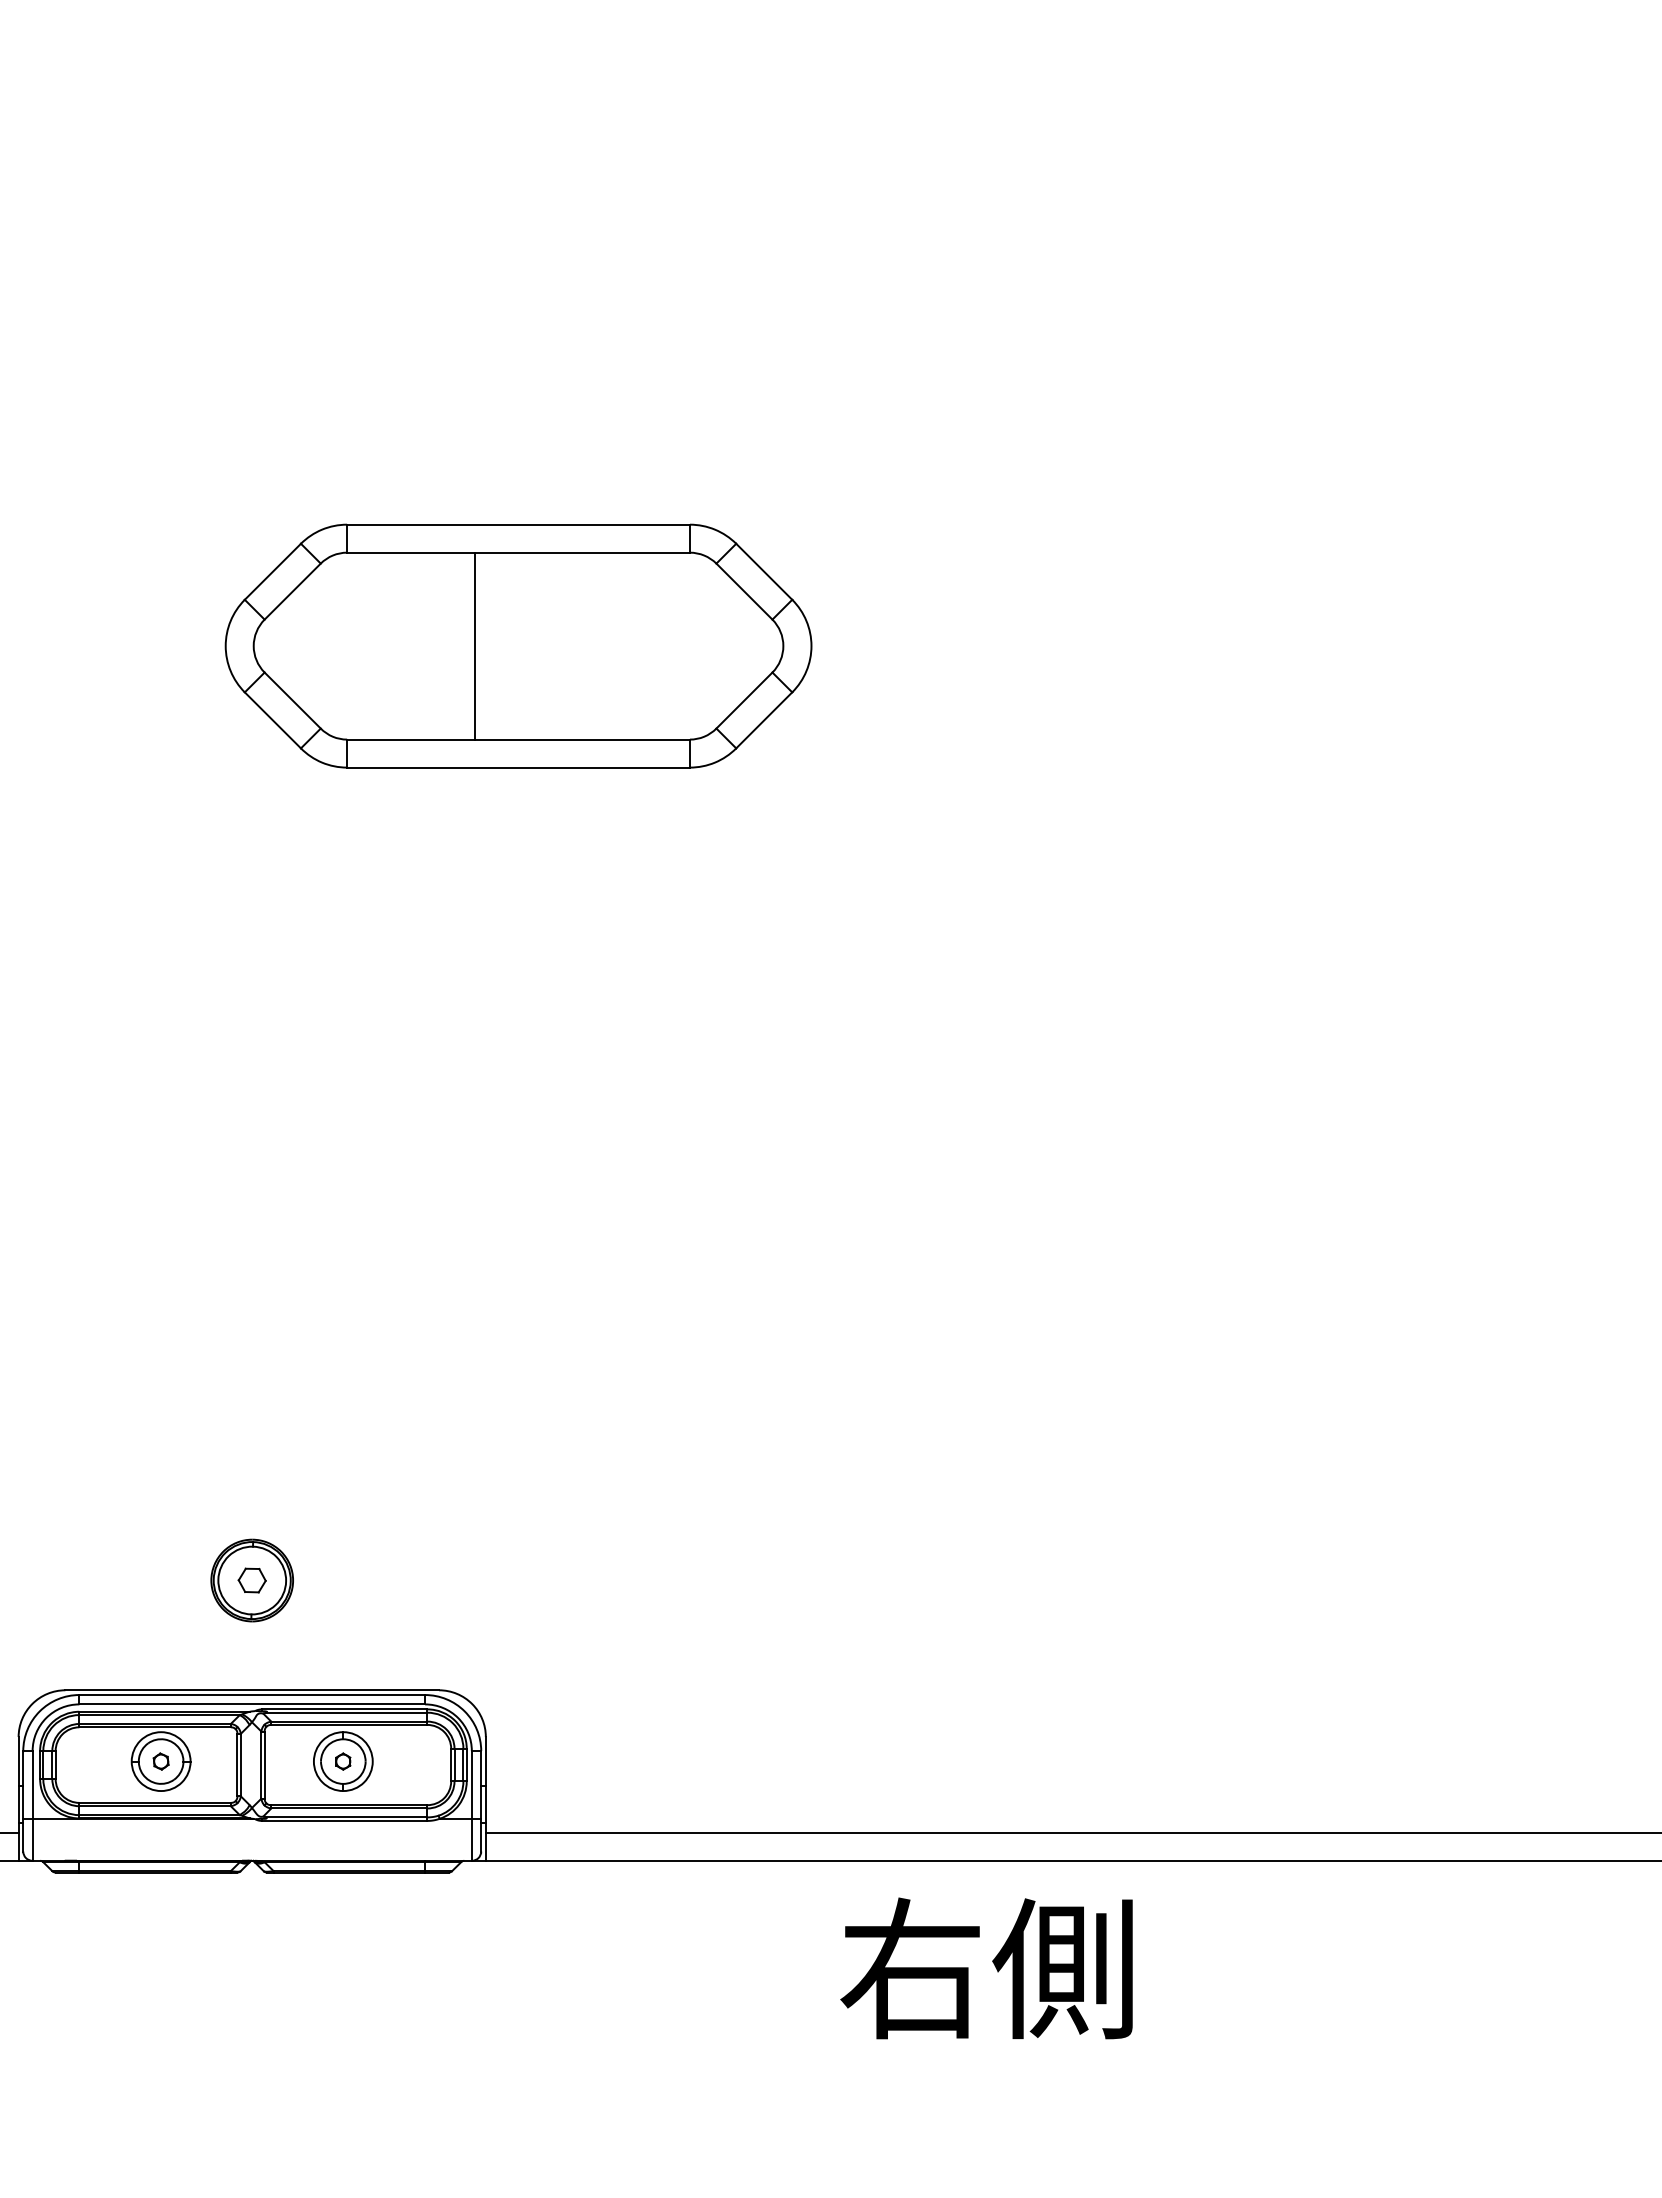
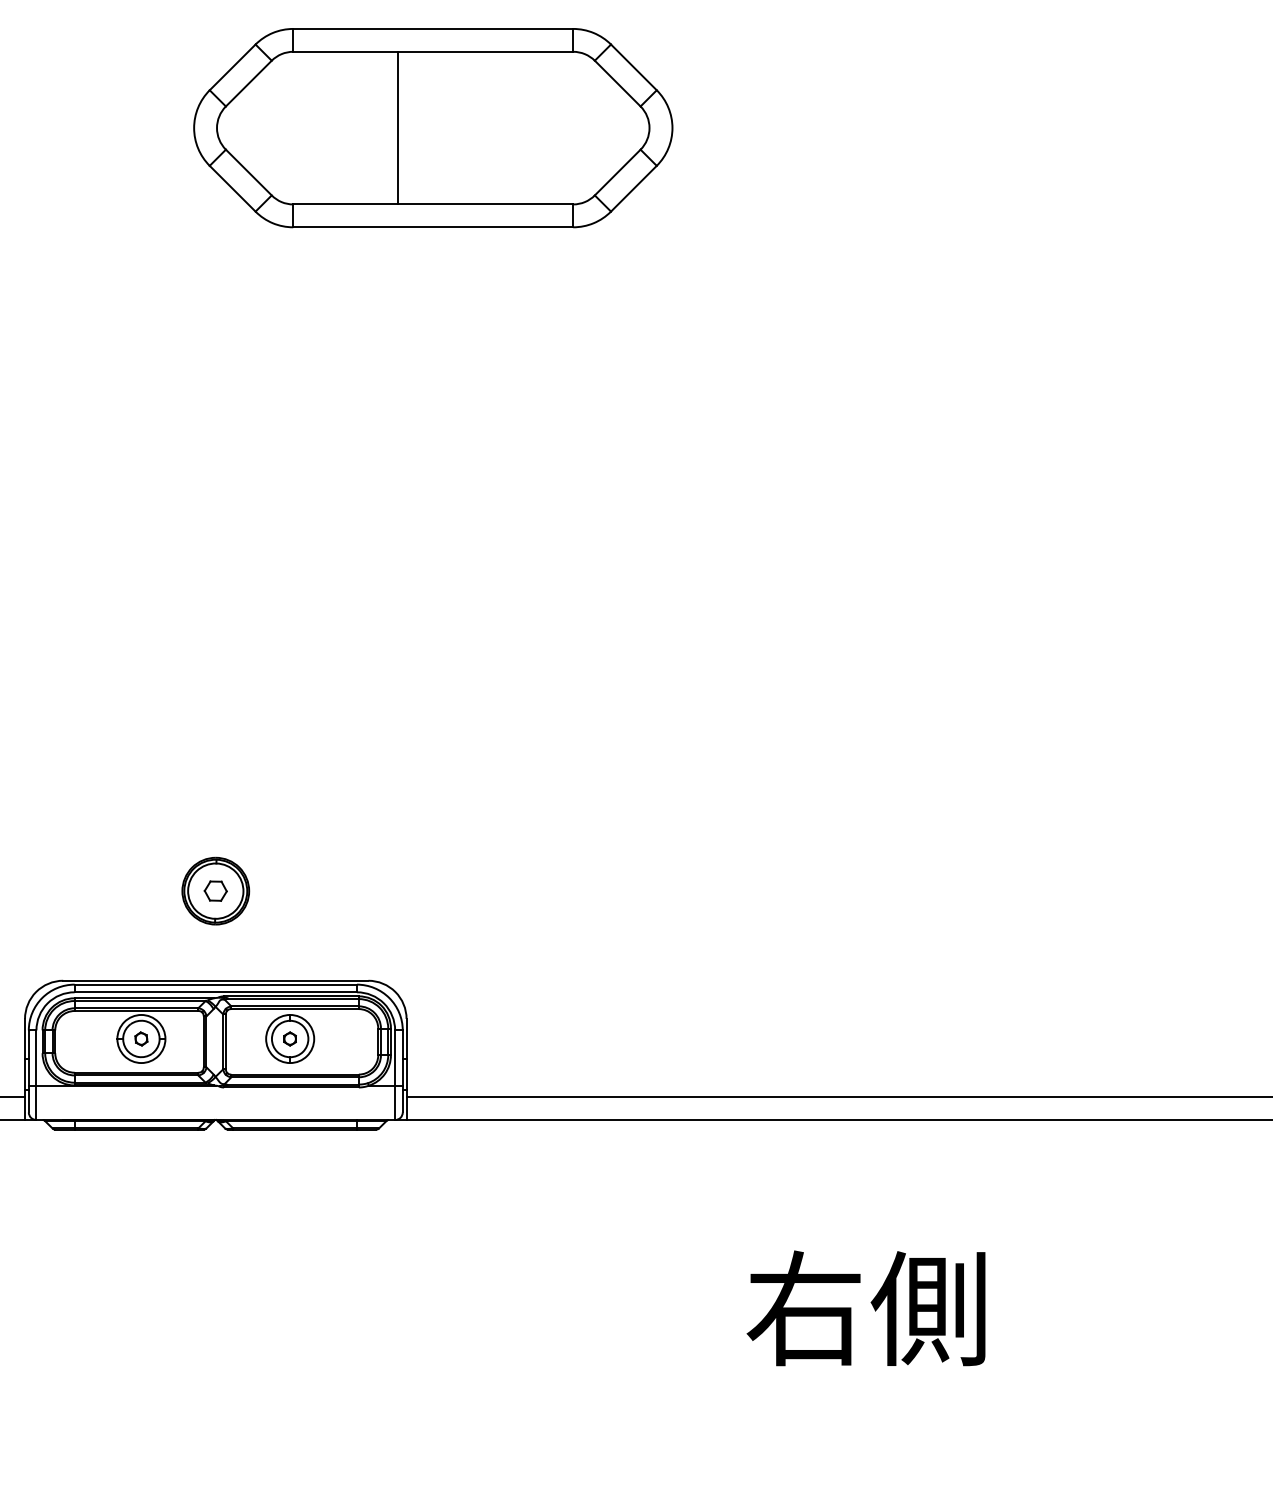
text: (986, 1968) -> (866, 1308), moved

